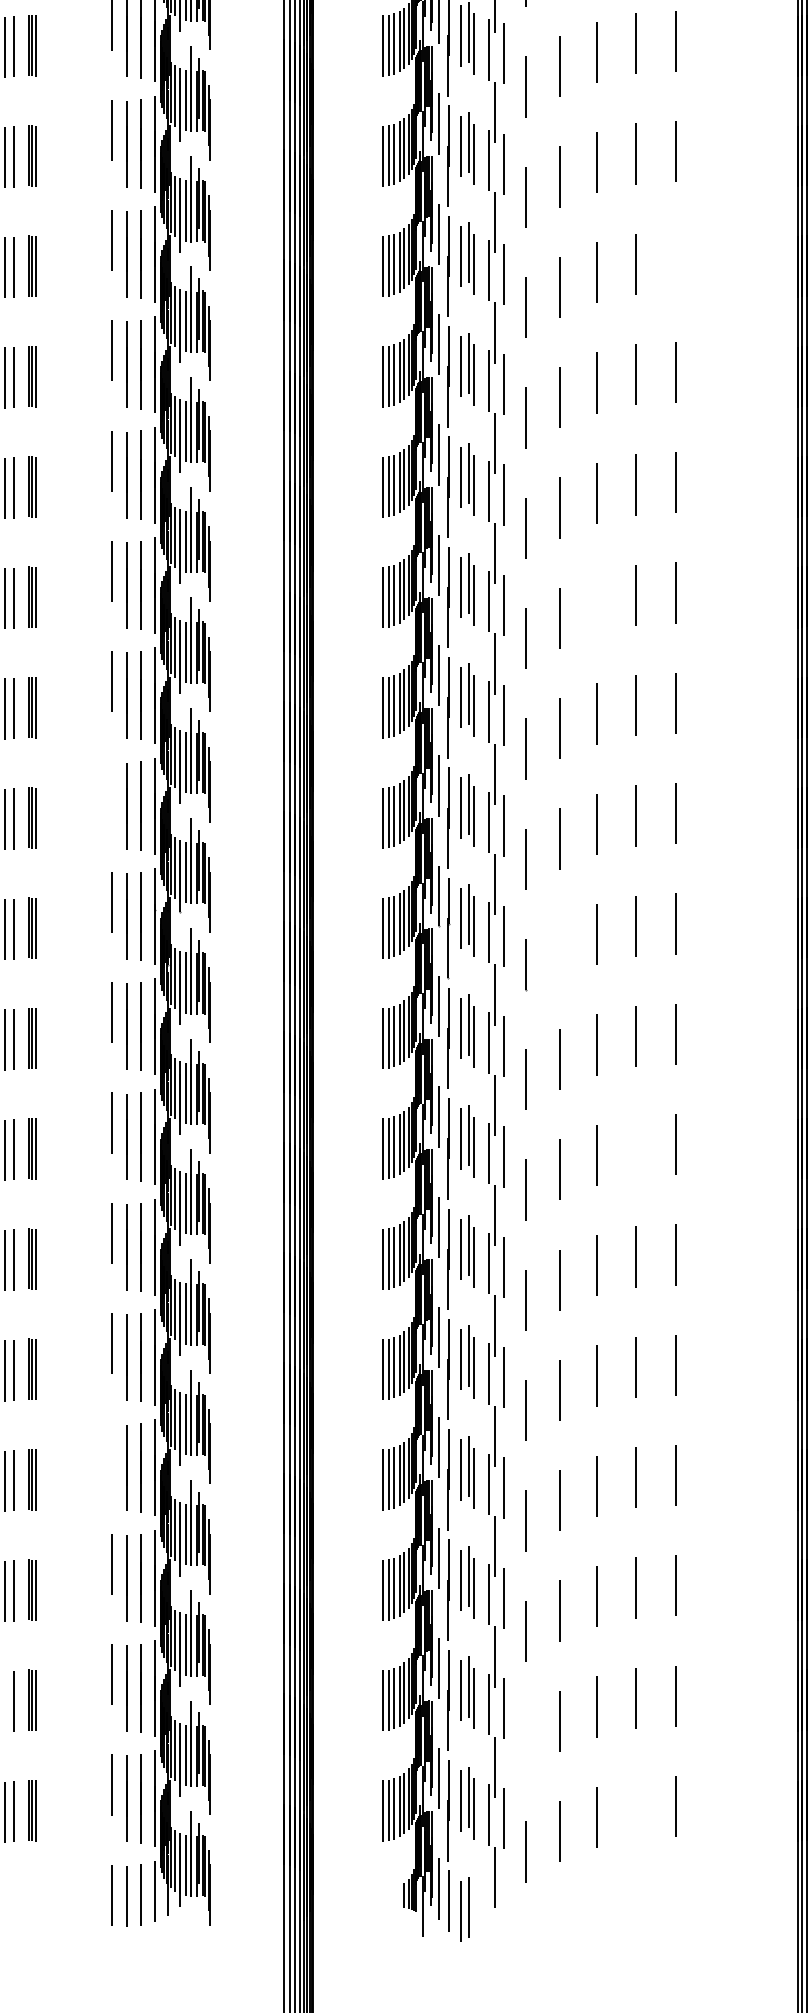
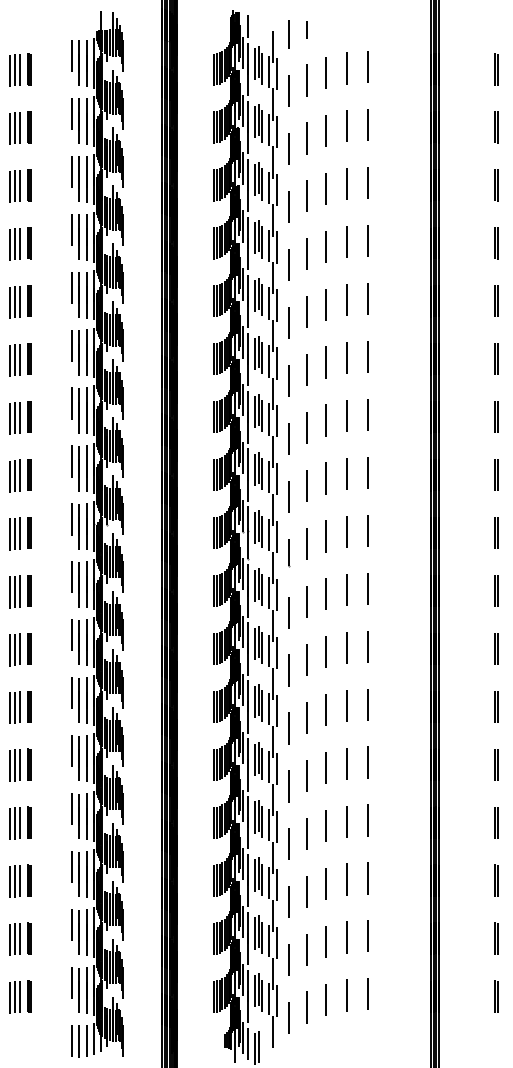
line: (675, 262) -> (367, 183), added
line: (597, 603) -> (326, 362), added
line: (112, 792) -> (71, 461), added
line: (559, 948) -> (306, 543), added
line: (636, 1146) -> (346, 647), added
line: (112, 1454) -> (71, 809), added
line: (5, 1702) -> (15, 939), added
line: (525, 1740) -> (288, 959), added
line: (636, 1808) -> (346, 995), added

